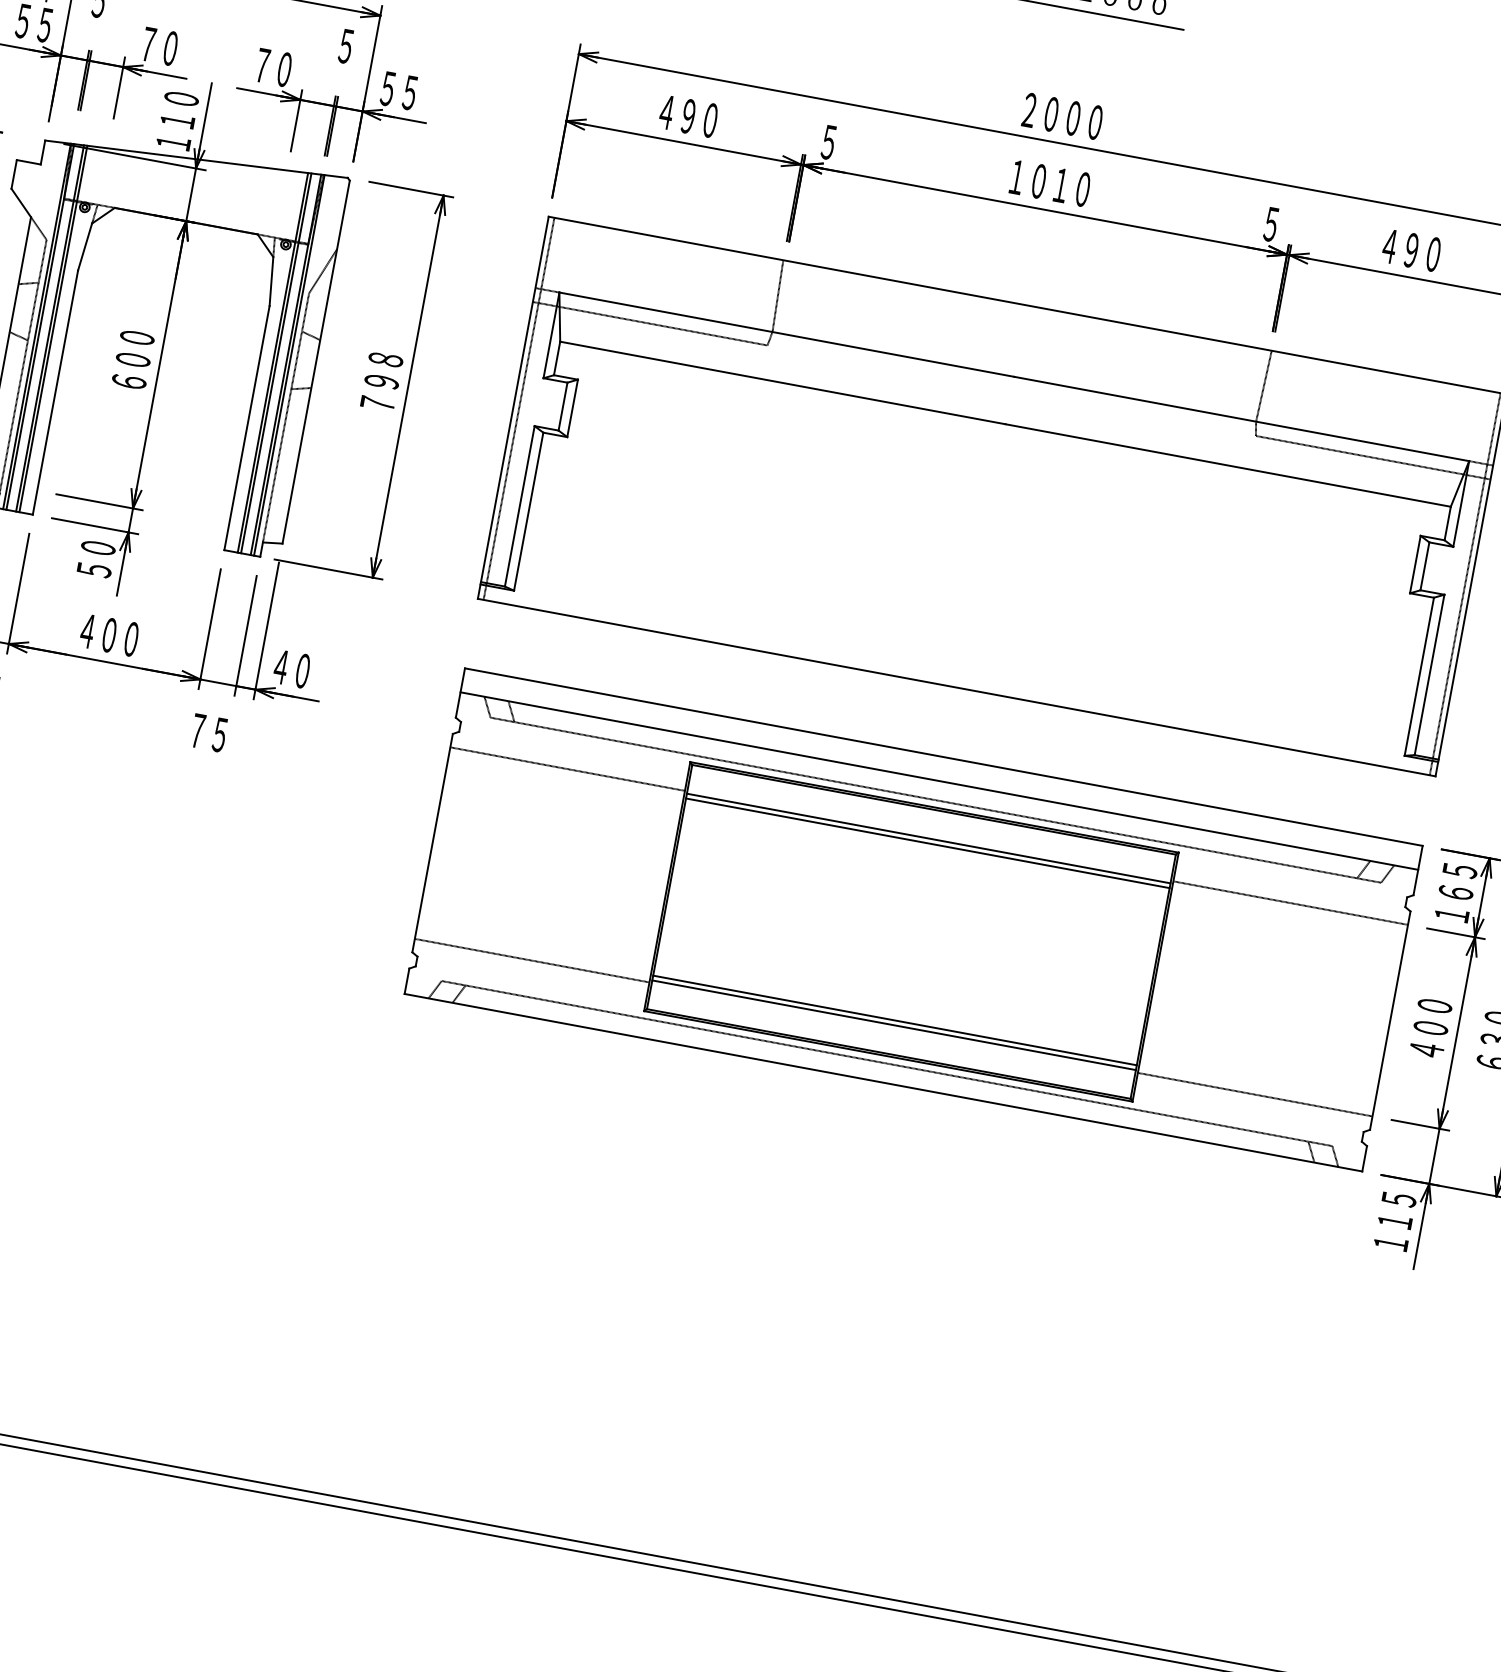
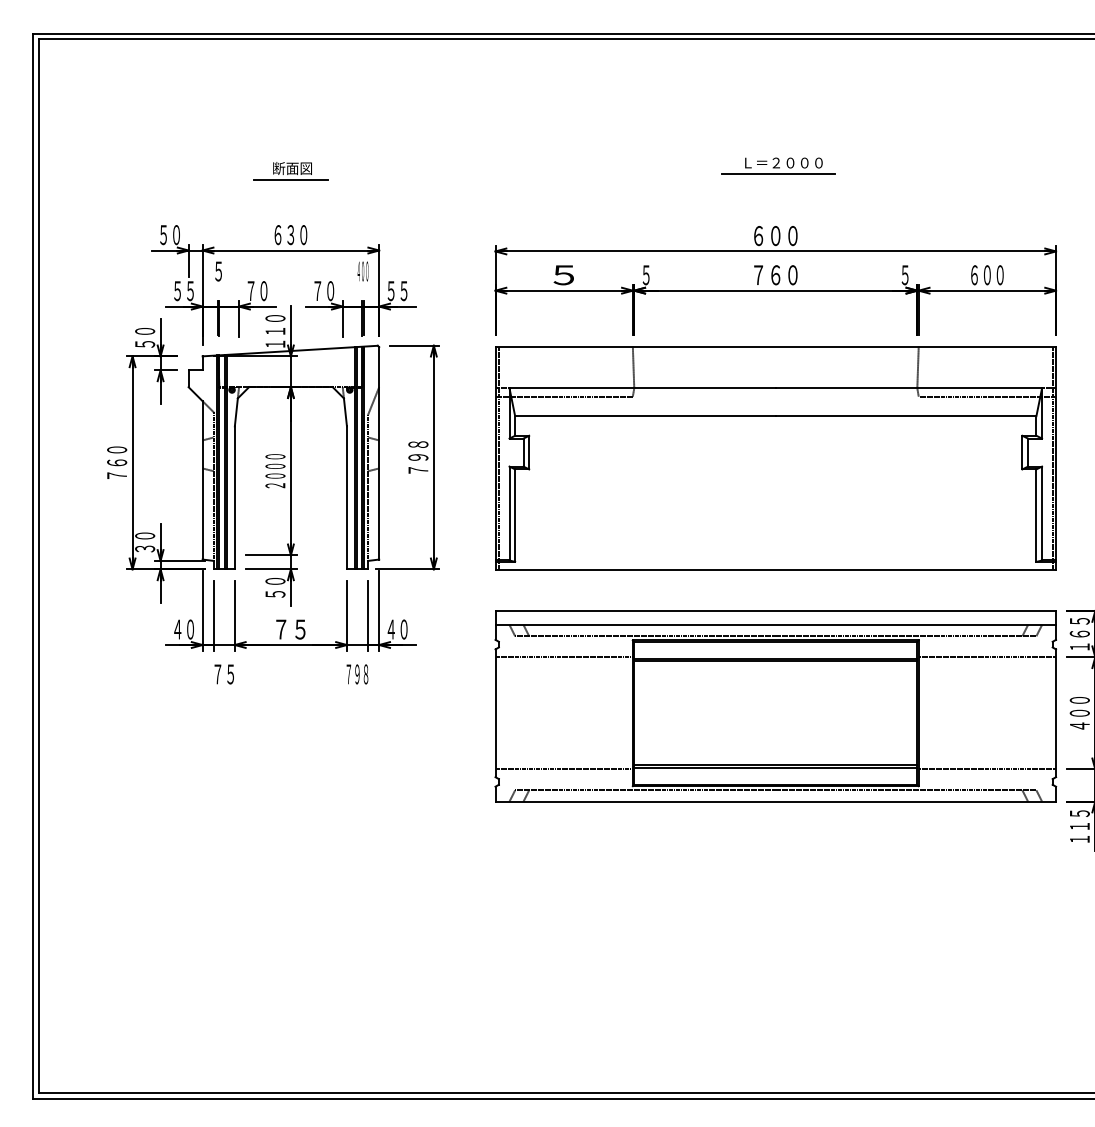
text: (345, 46) -> (362, 271), ５ -> ４００
text: (1062, 115) -> (775, 235), ２０００ -> ６００
text: (687, 116) -> (563, 275), ４９０ -> ５
text: (1049, 183) -> (775, 275), １０１０ -> ７６０
text: (1399, 248) -> (980, 275), ４９０ -> ６００
text: (133, 360) -> (275, 471), ６００ -> ２０００
text: (108, 635) -> (290, 629), ４００ -> ７５
text: (209, 733) -> (357, 674), ７５ -> ７９８

